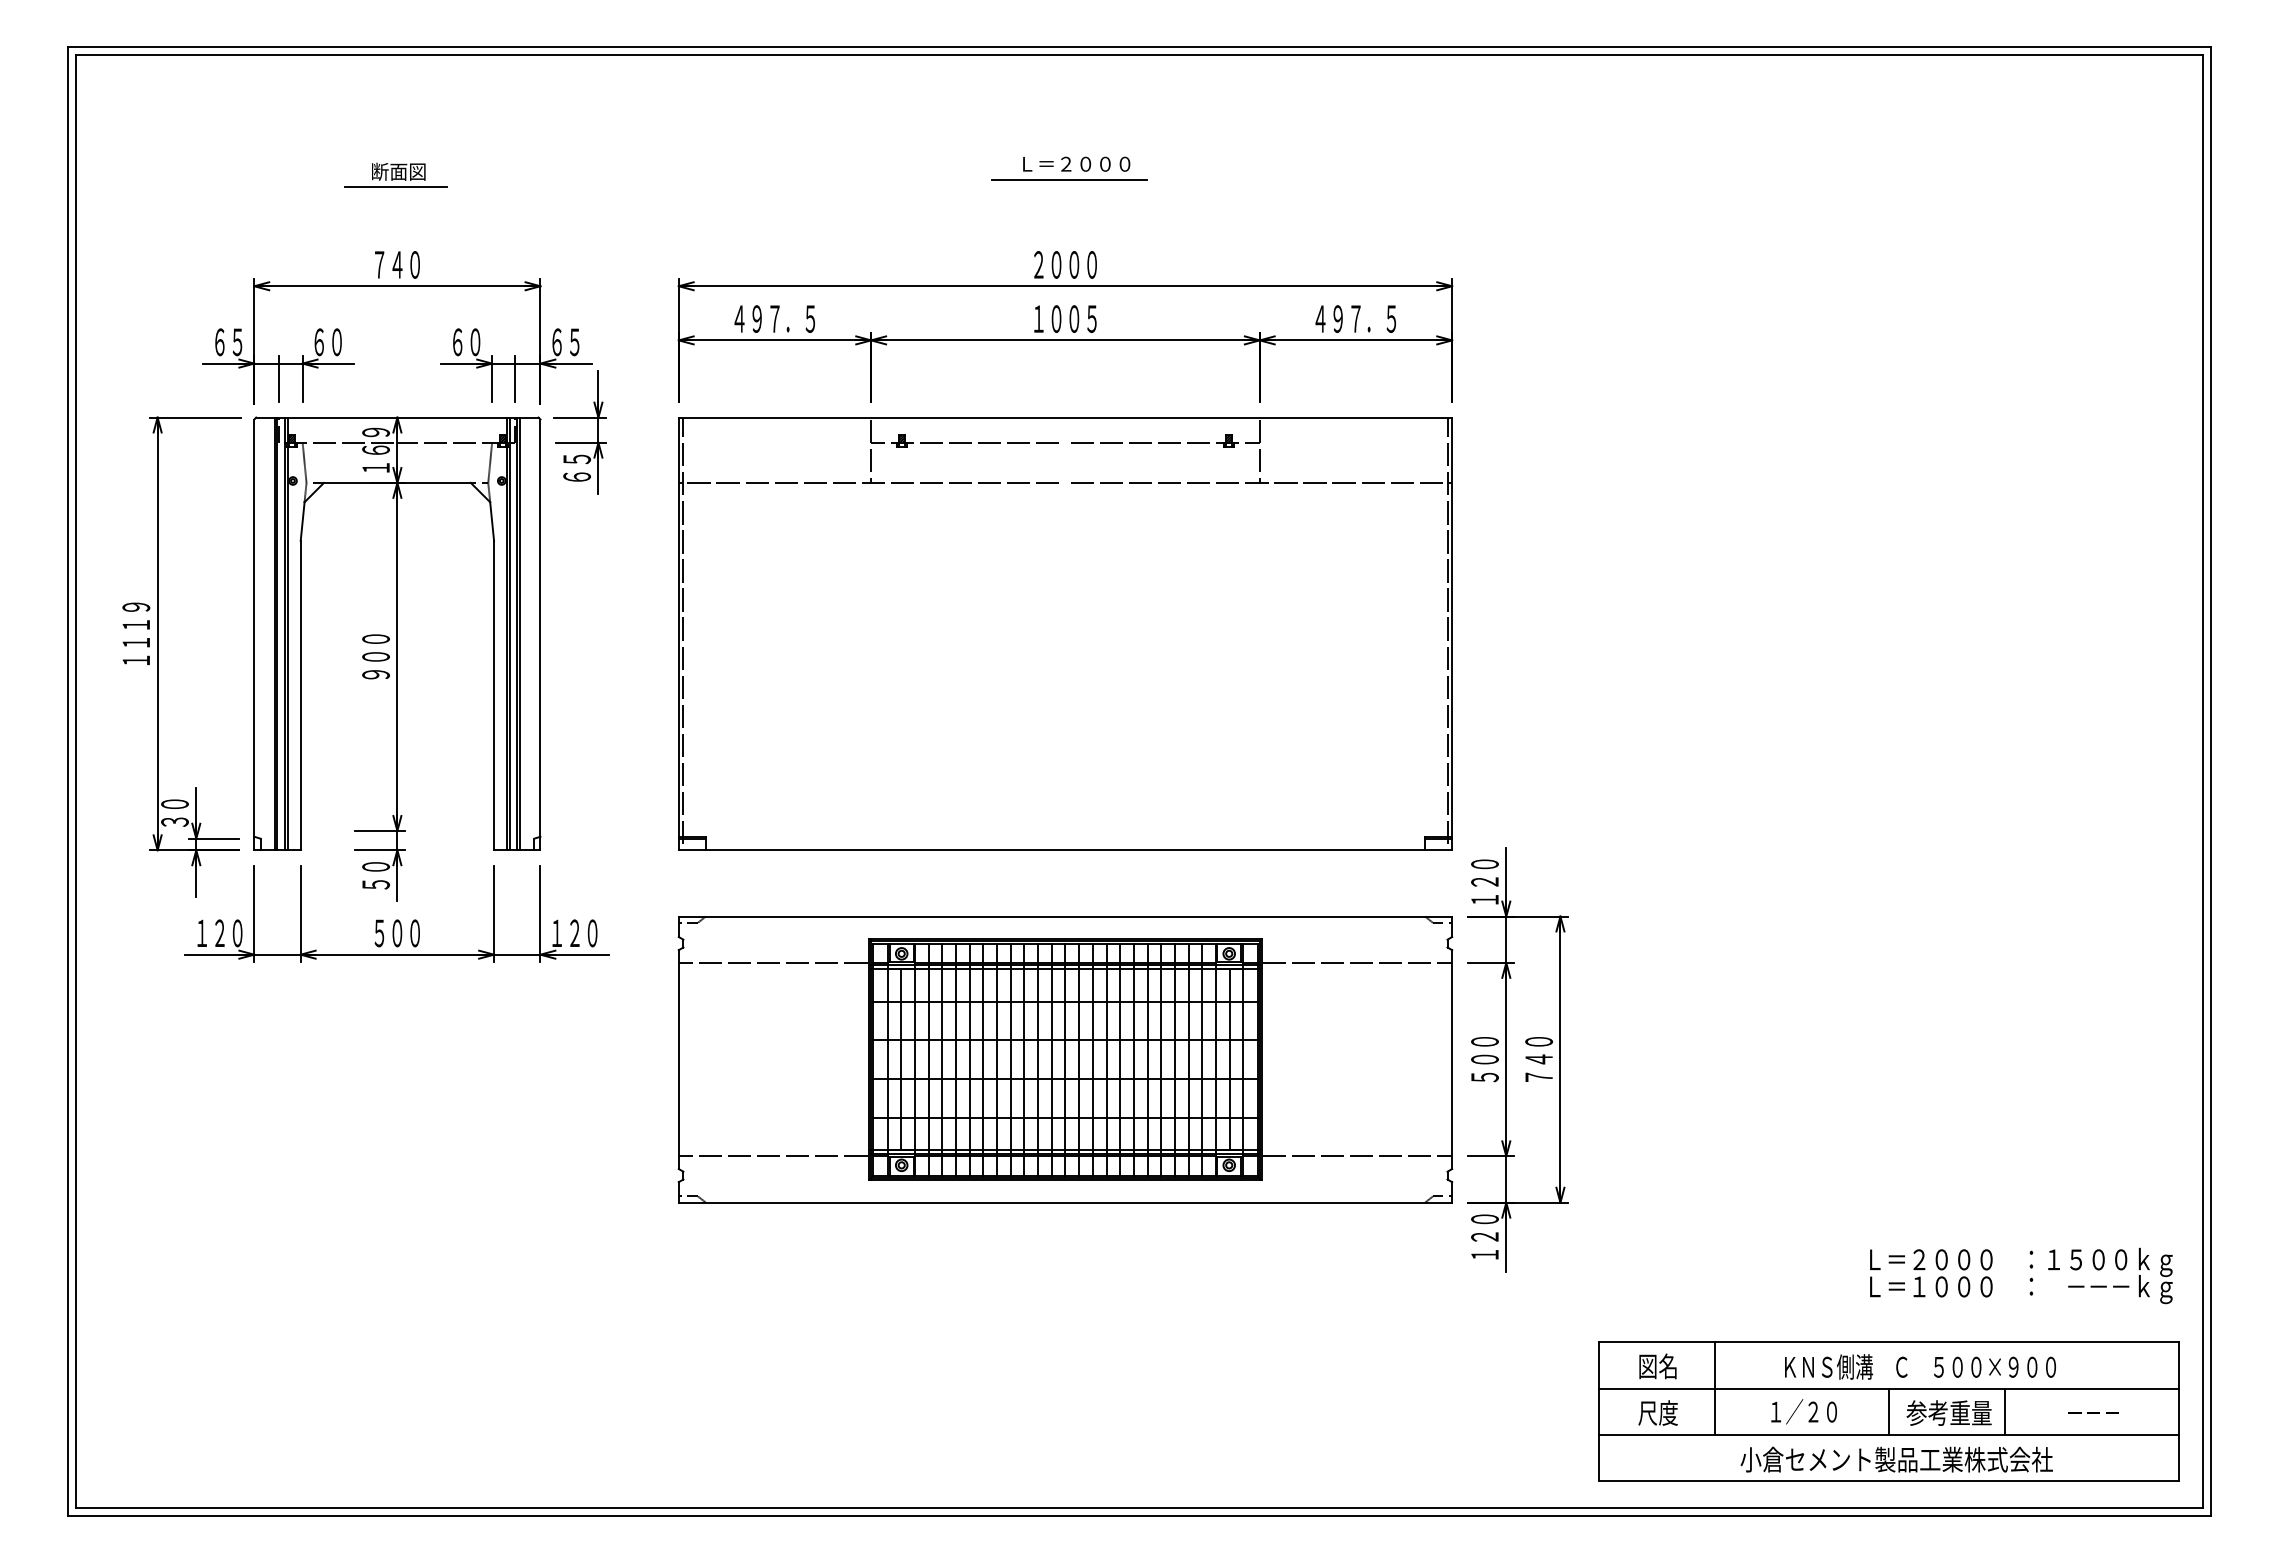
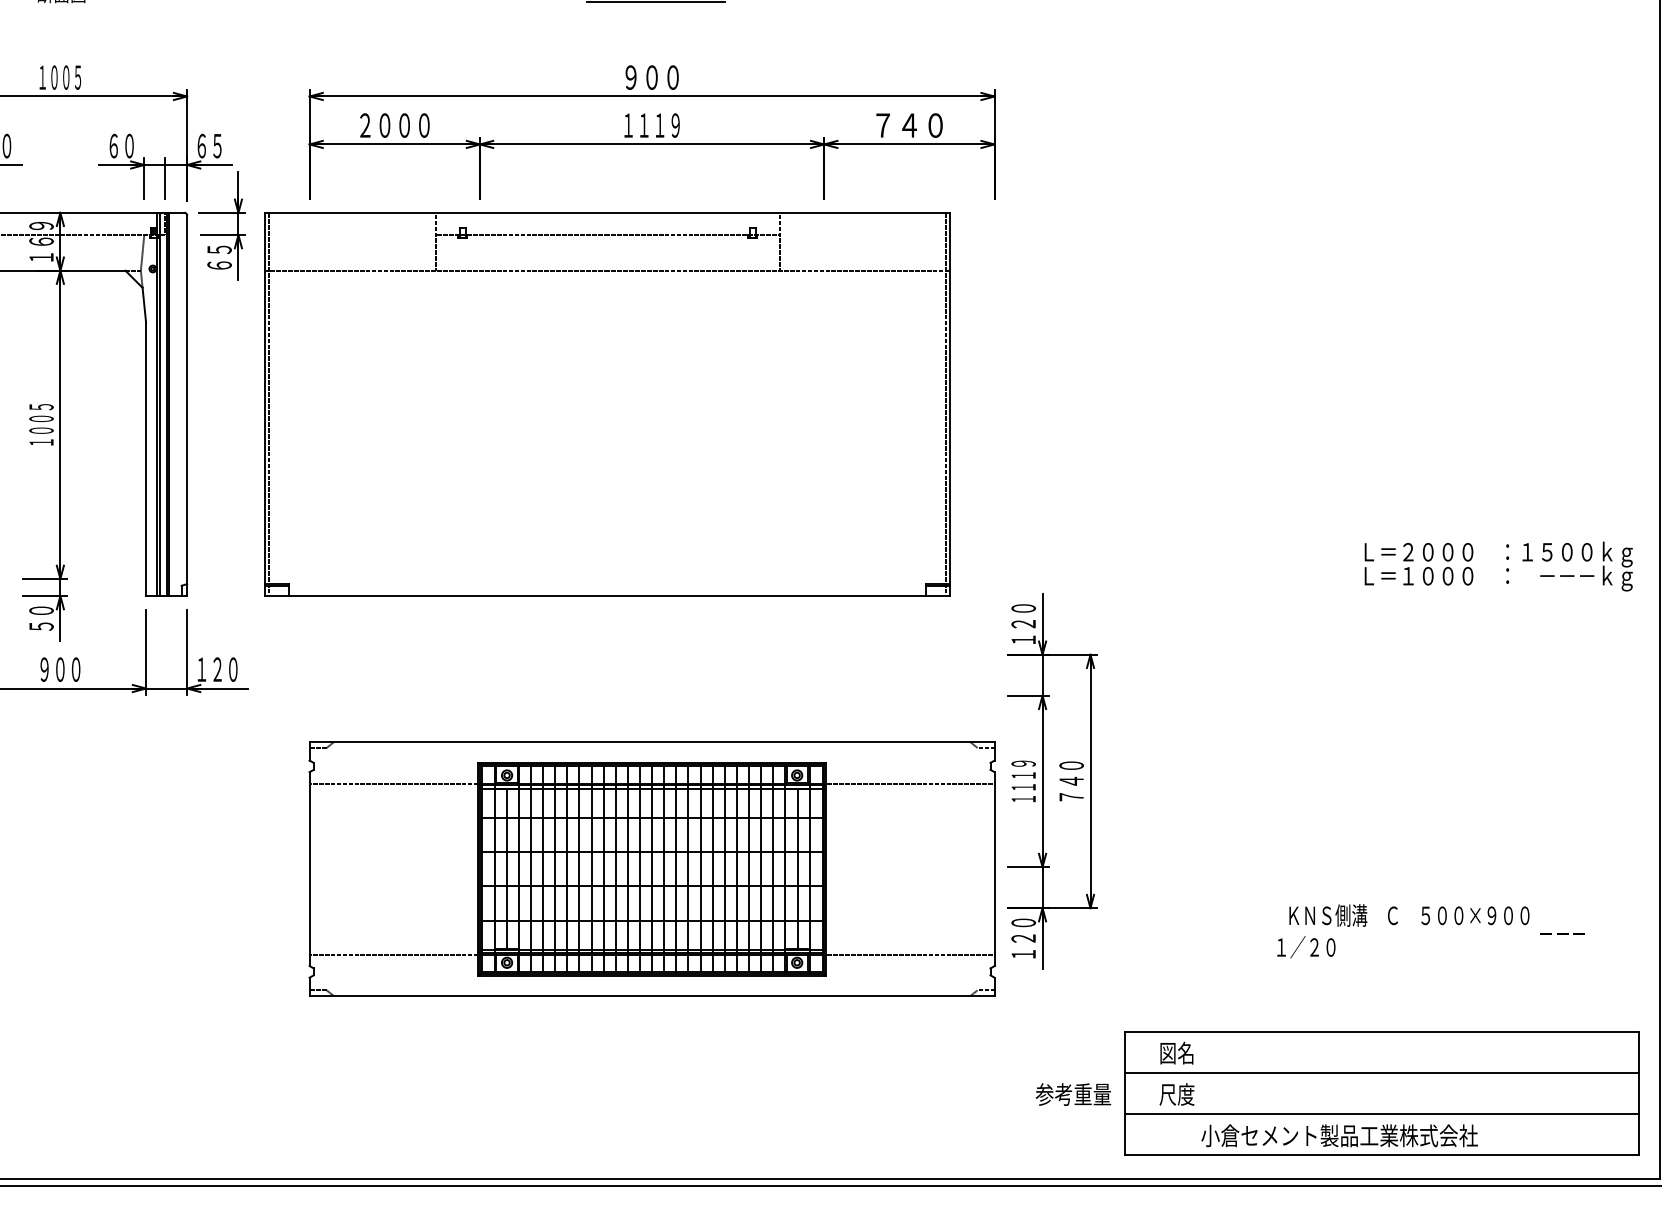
line: (396, 187) -> (59, 9), removed
text: (397, 264) -> (60, 77), ７４０ -> １００５
text: (1065, 264) -> (652, 77), ２０００ -> ９００
text: (774, 318) -> (394, 125), ４９７．５ -> ２０００
text: (1073, 318) -> (659, 125), １００５ -> １１１９
text: (1355, 318) -> (908, 125), ４９７．５ -> ７４０
part: (1065, 633) -> (607, 404), moved
text: (375, 656) -> (41, 424), ９００ -> １００５
text: (379, 933) -> (44, 669), ５００ -> ９００
part: (1065, 1059) -> (652, 869), moved
text: (1484, 1059) -> (1023, 781), ５００ -> １１１９
text: (2021, 1275) -> (1498, 566), moved
text: (1920, 1366) -> (1409, 915), moved
line: (1715, 1388) -> (1227, 1072), removed
text: (1803, 1411) -> (1305, 946), moved
line: (1889, 1411) -> (1381, 1093), removed
line: (2005, 1411) -> (1484, 1093), removed
text: (1948, 1412) -> (1072, 1094), moved
text: (2093, 1412) -> (1562, 933), moved
text: (1896, 1459) -> (1339, 1135), moved

